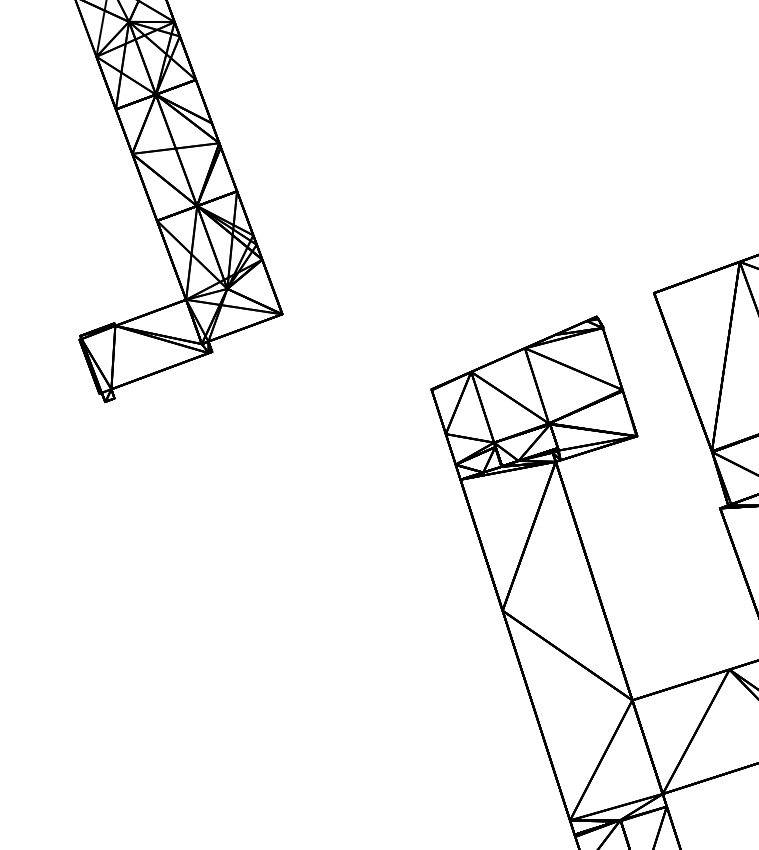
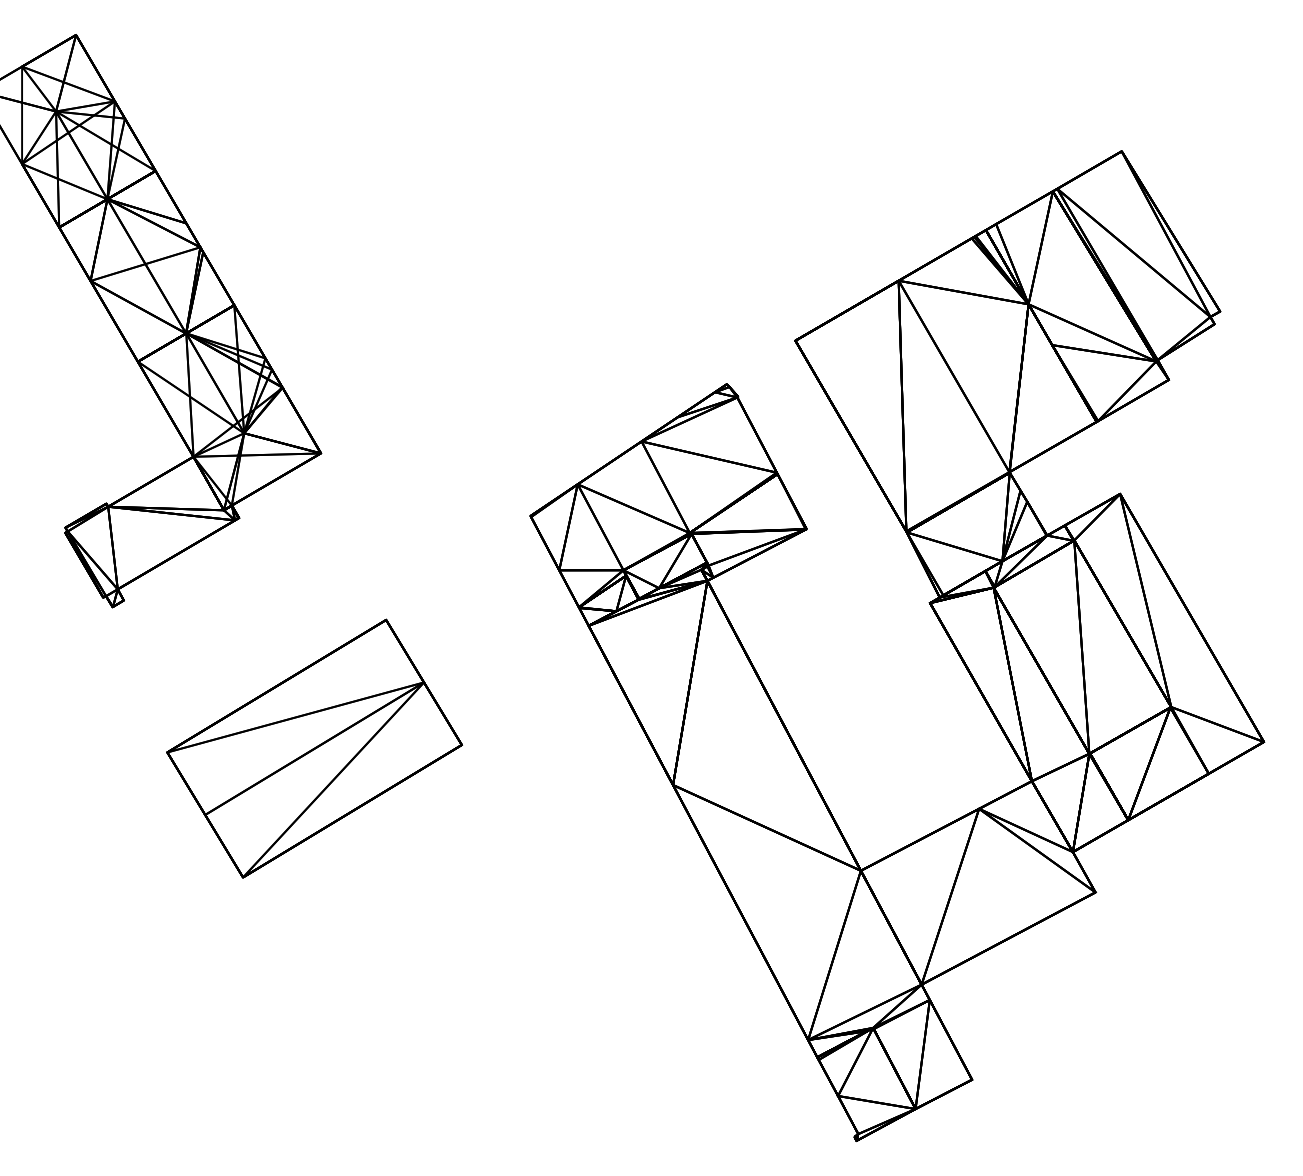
part: (238, 535) -> (314, 748), added

